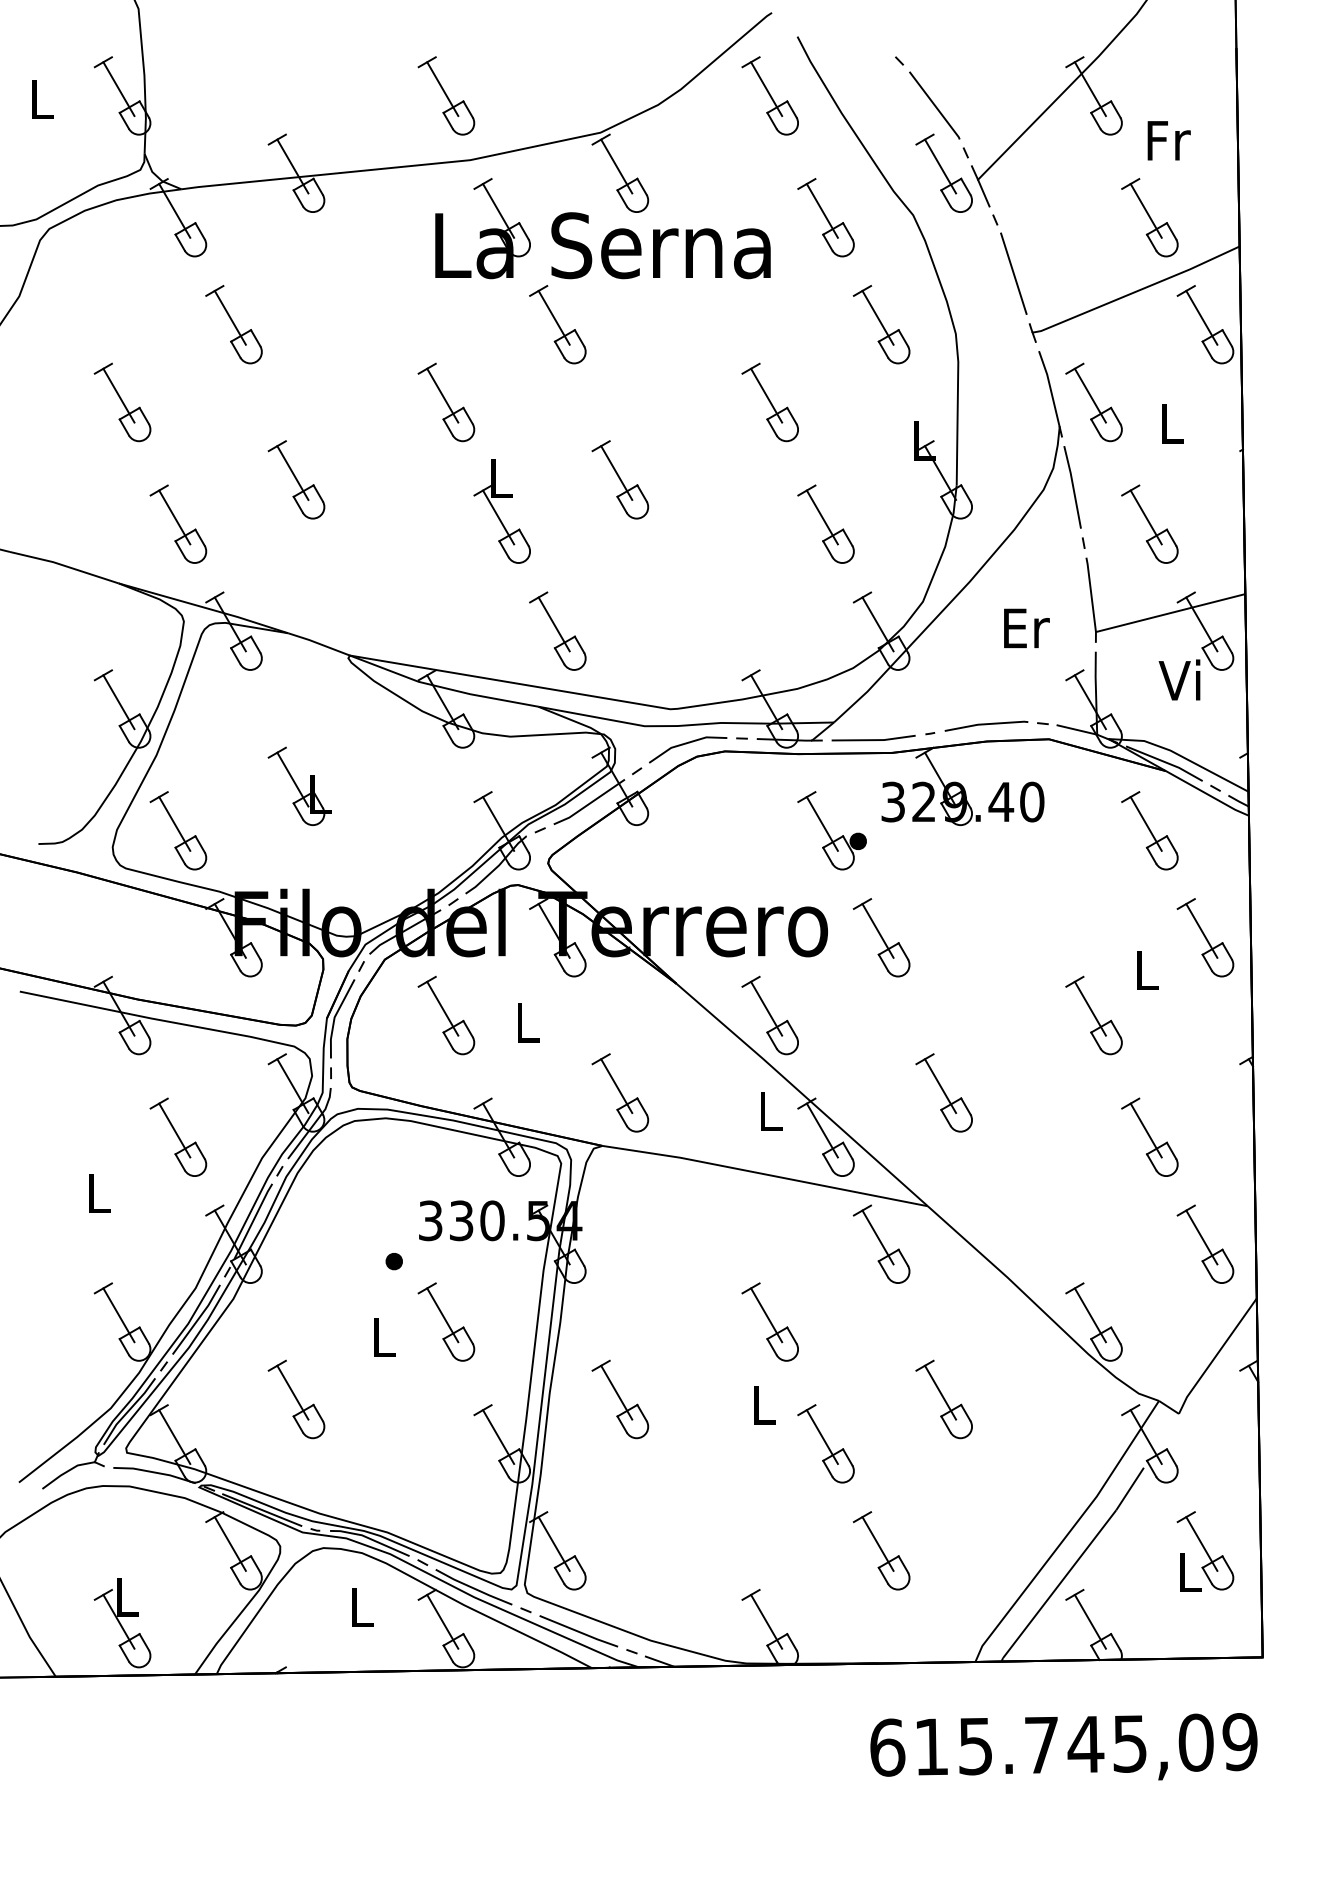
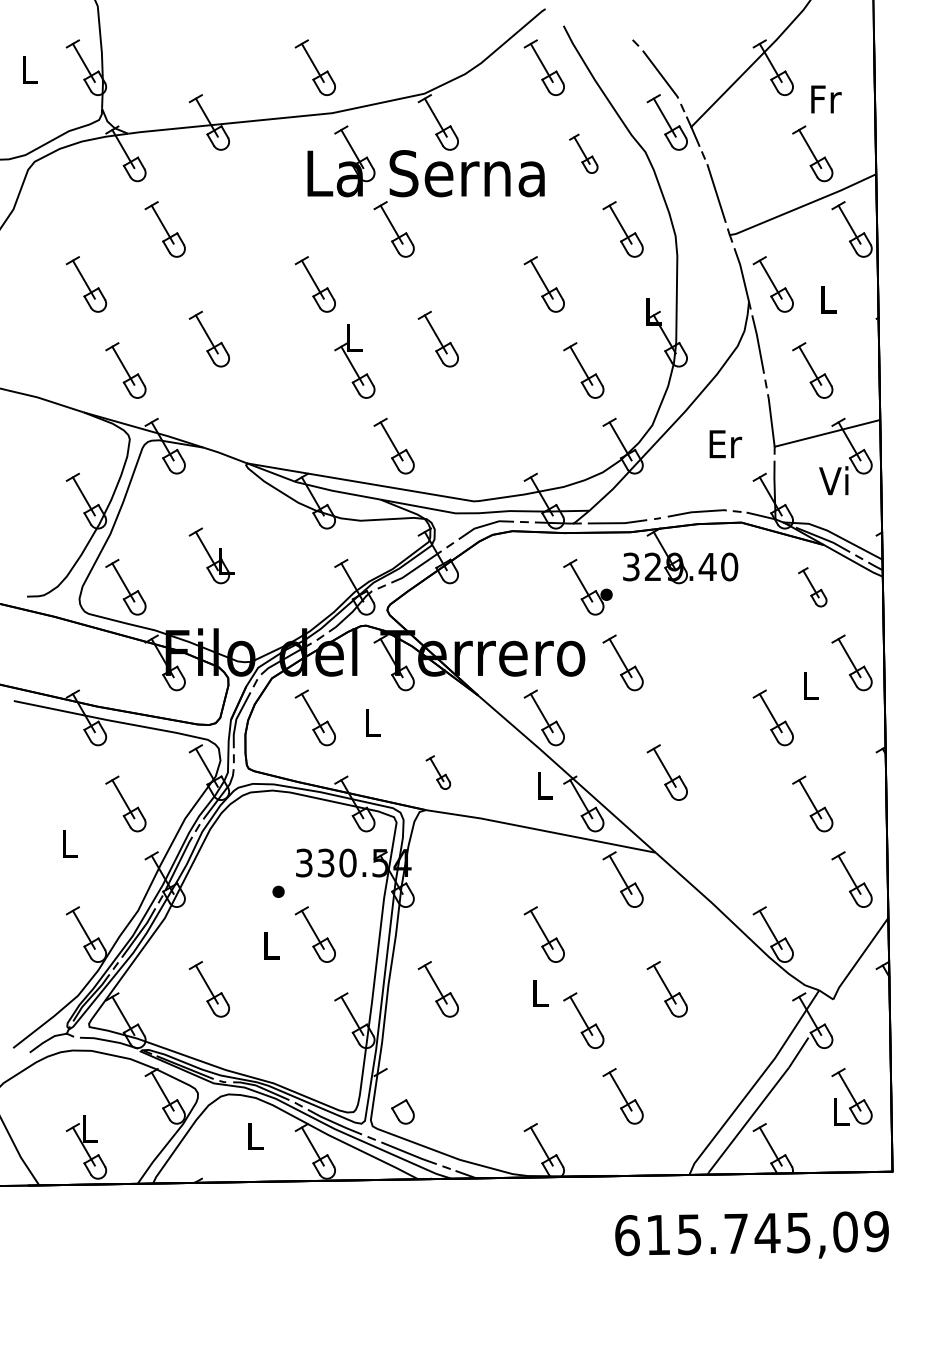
part: (825, 217) -> (583, 153), size x0.7
part: (1149, 830) -> (812, 587), size x0.7
part: (620, 1092) -> (438, 772), size x0.6
line: (553, 1543) -> (391, 1091), removed

